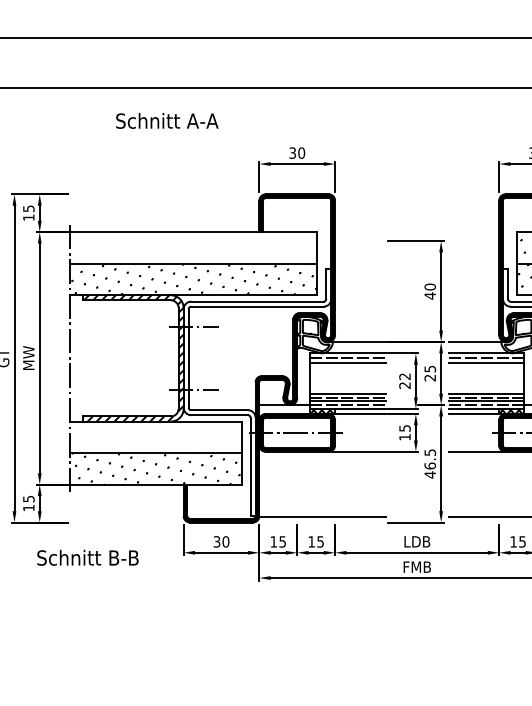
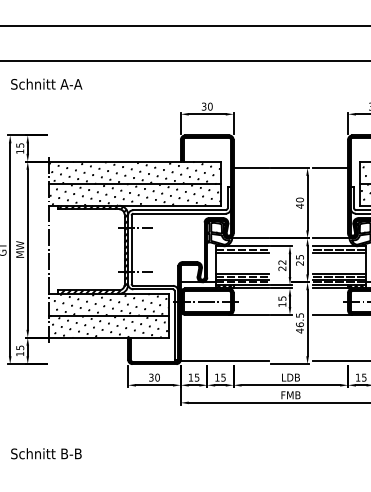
text: (167, 119) -> (46, 83), moved
line: (359, 240) -> (250, 167), added
line: (474, 240) -> (330, 167), added
hatch: (192, 247) -> (134, 172), added
hatch: (155, 436) -> (108, 304), added
text: (88, 557) -> (46, 453), moved

